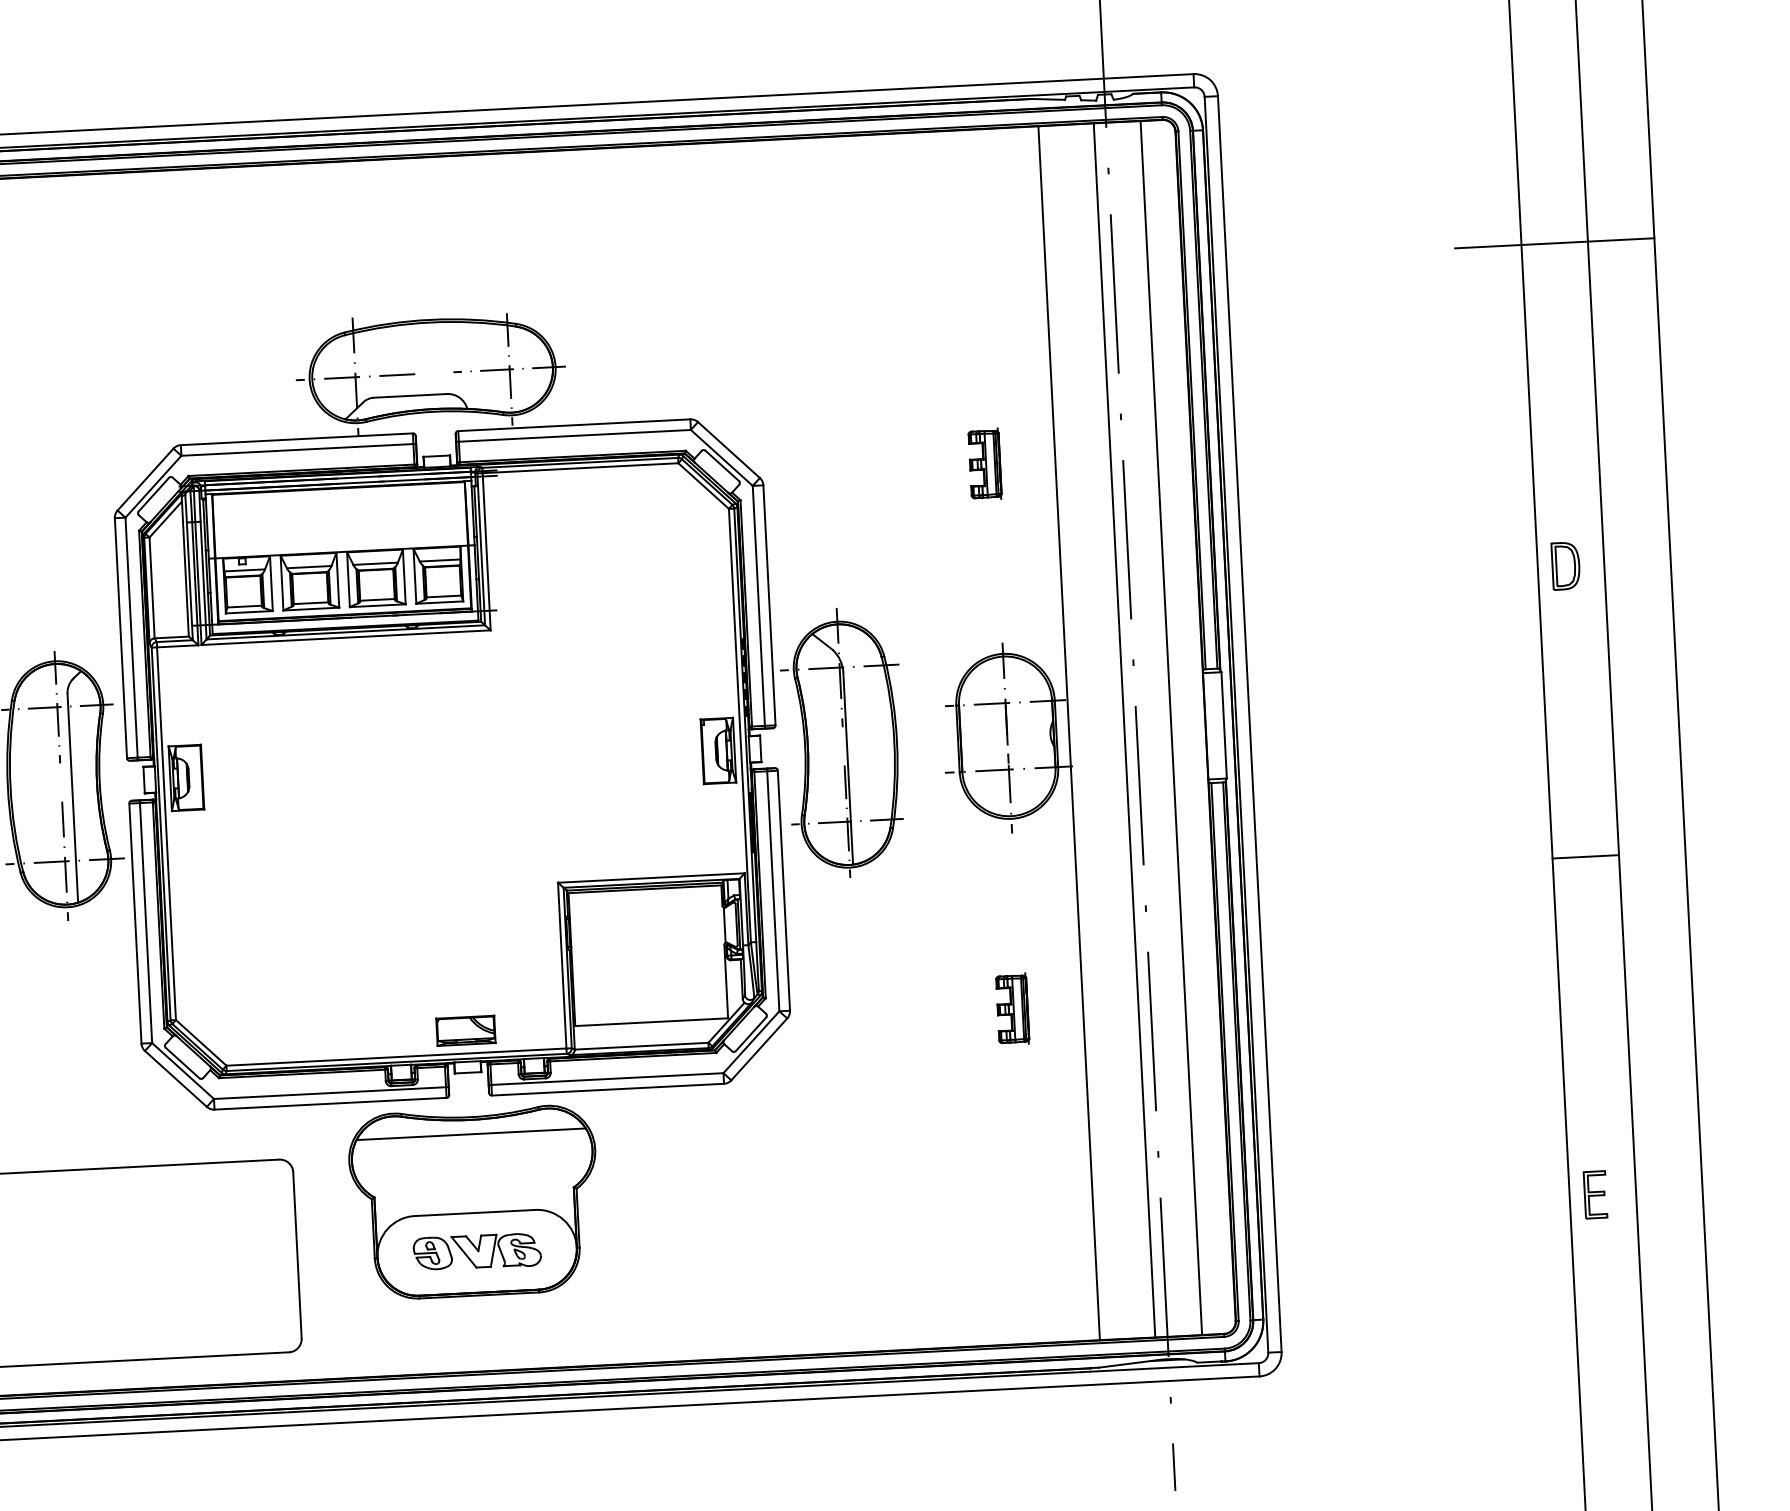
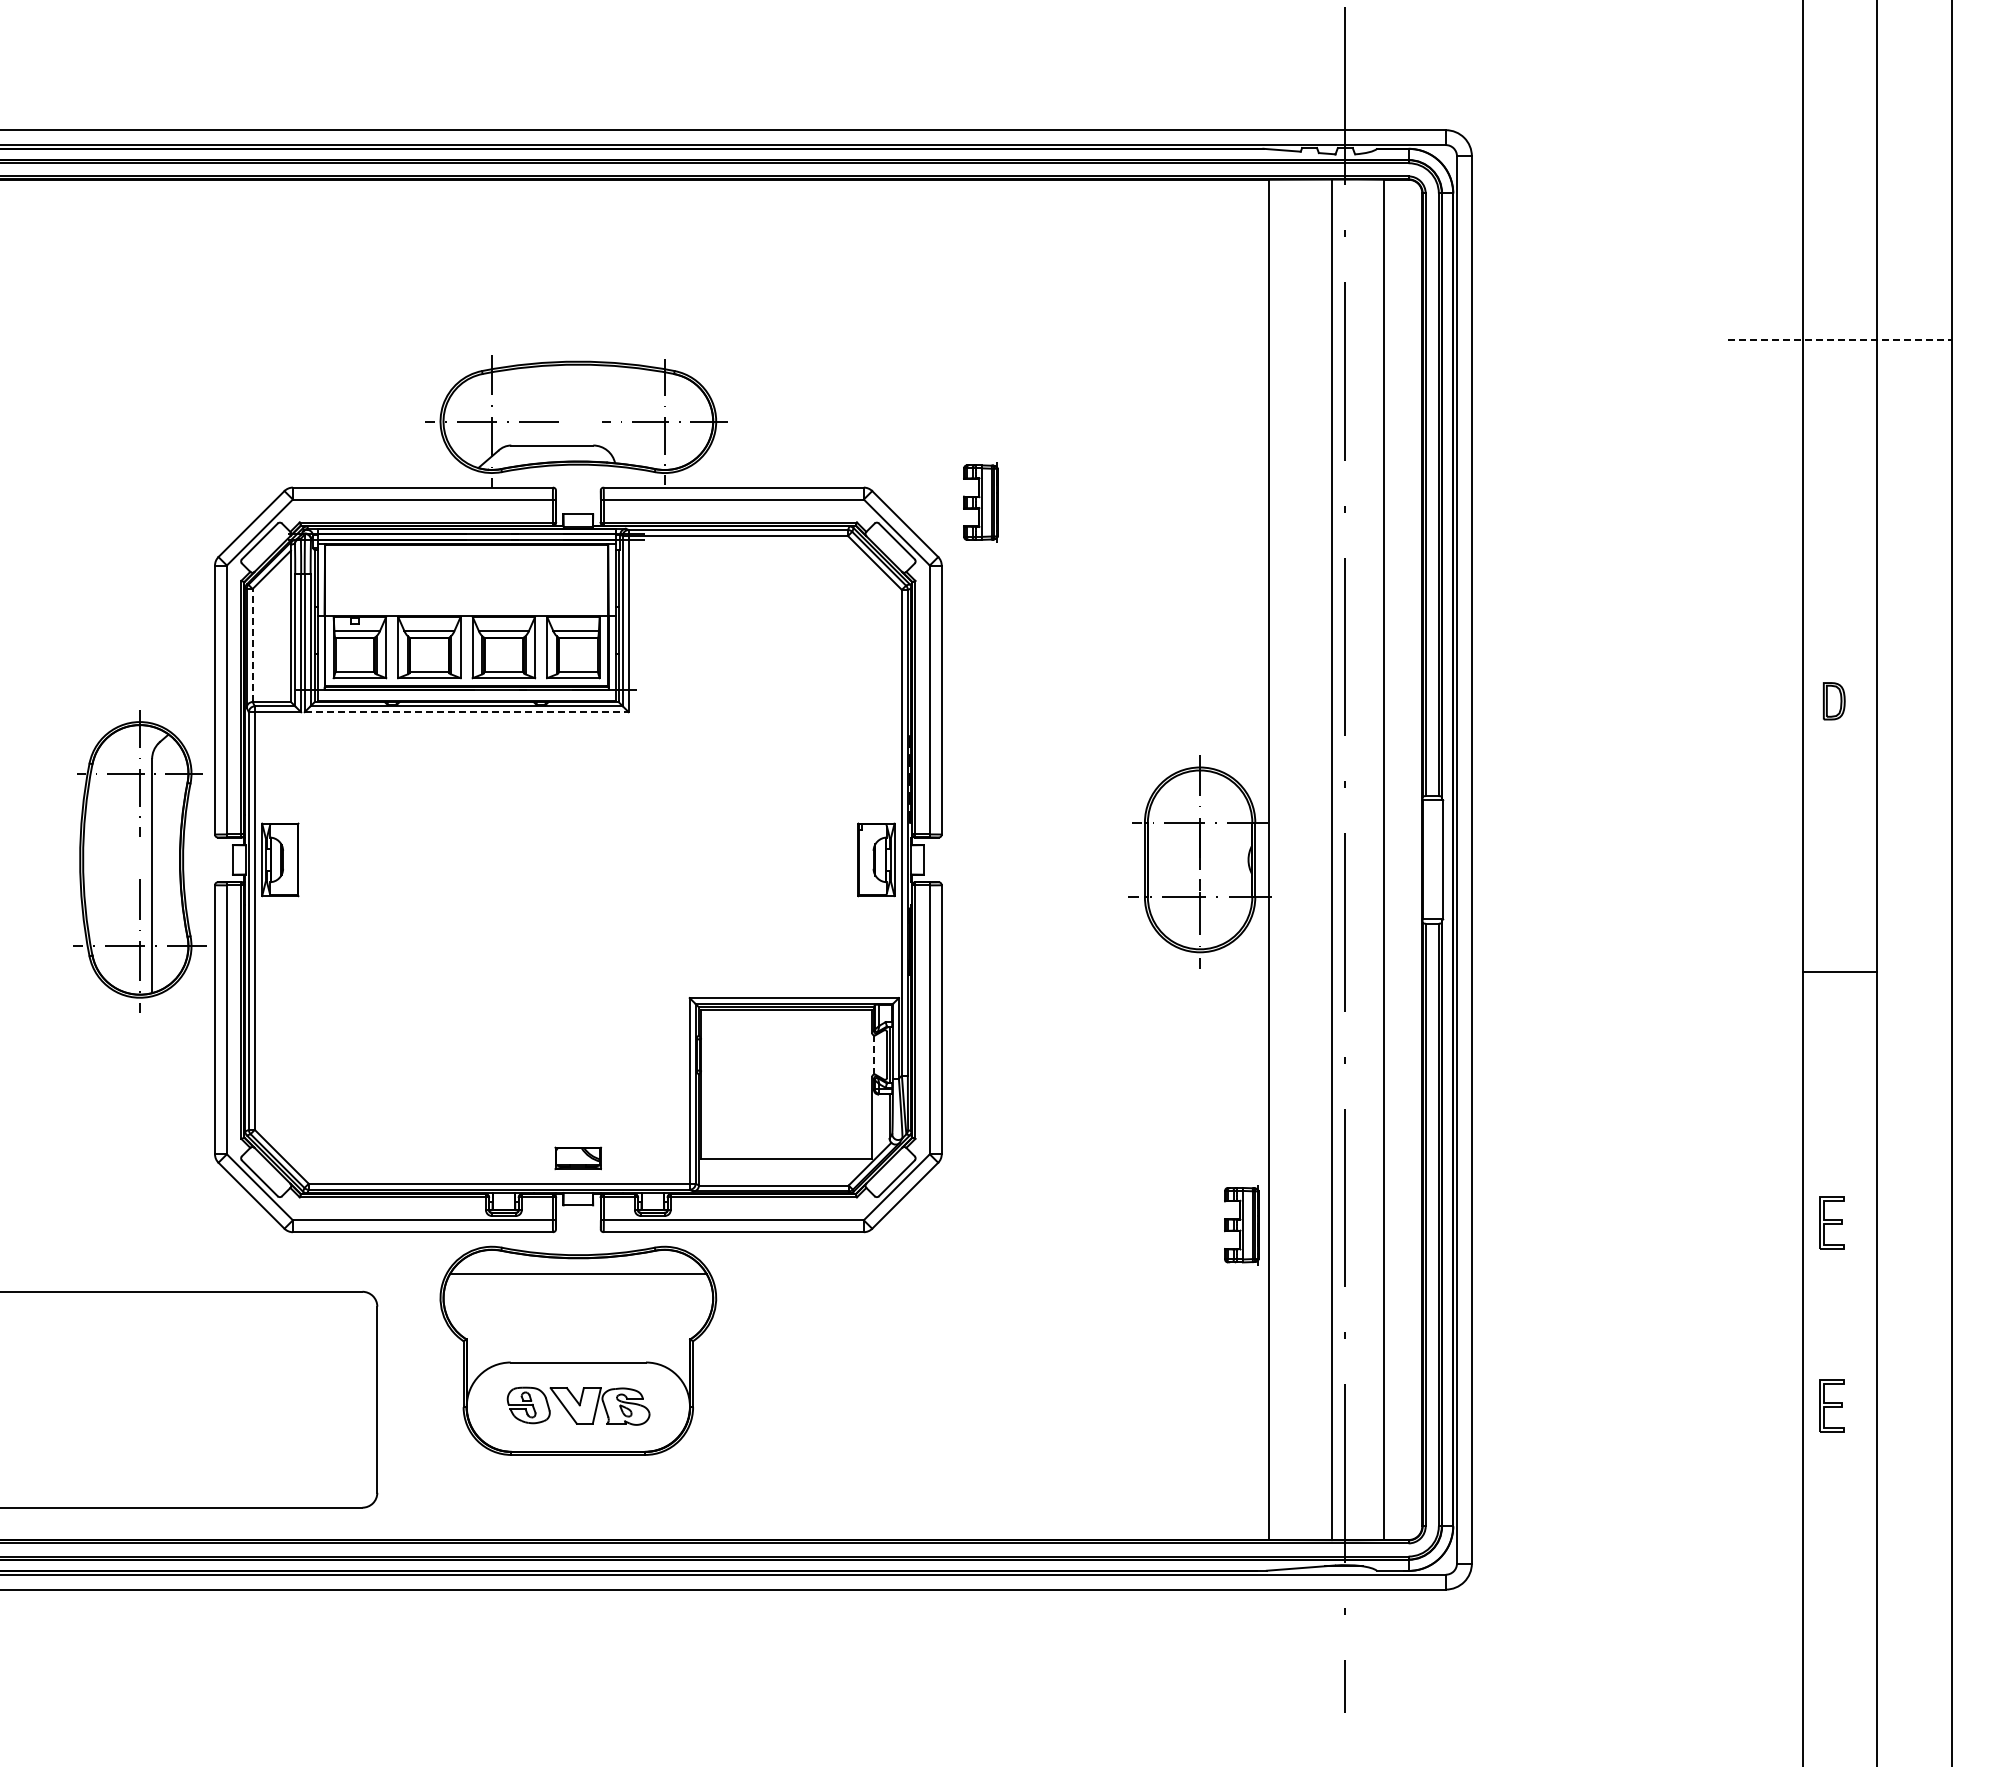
line: (1554, 243) -> (1839, 339), solid -> dashed
part: (984, 464) -> (980, 502), moved
part: (1566, 566) -> (1834, 701), size x0.7
line: (151, 587) -> (252, 645), solid -> dashed
line: (345, 638) -> (466, 712), solid -> dashed
part: (843, 742) -> (1016, 857), removed
line: (1585, 857) -> (1839, 972), moved
line: (724, 924) -> (873, 1054), solid -> dashed
part: (1012, 1009) -> (1241, 1225), moved
part: (465, 1030) -> (577, 1158), size x0.7
part: (1587, 1031) -> (1831, 1222), added

